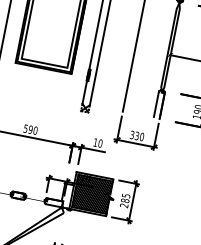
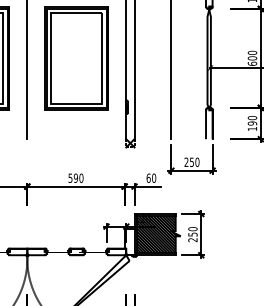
text: (134, 134) -> (188, 161), 330 -> 250
text: (95, 141) -> (148, 177), 10 -> 60
text: (125, 197) -> (192, 231), 285 -> 250

